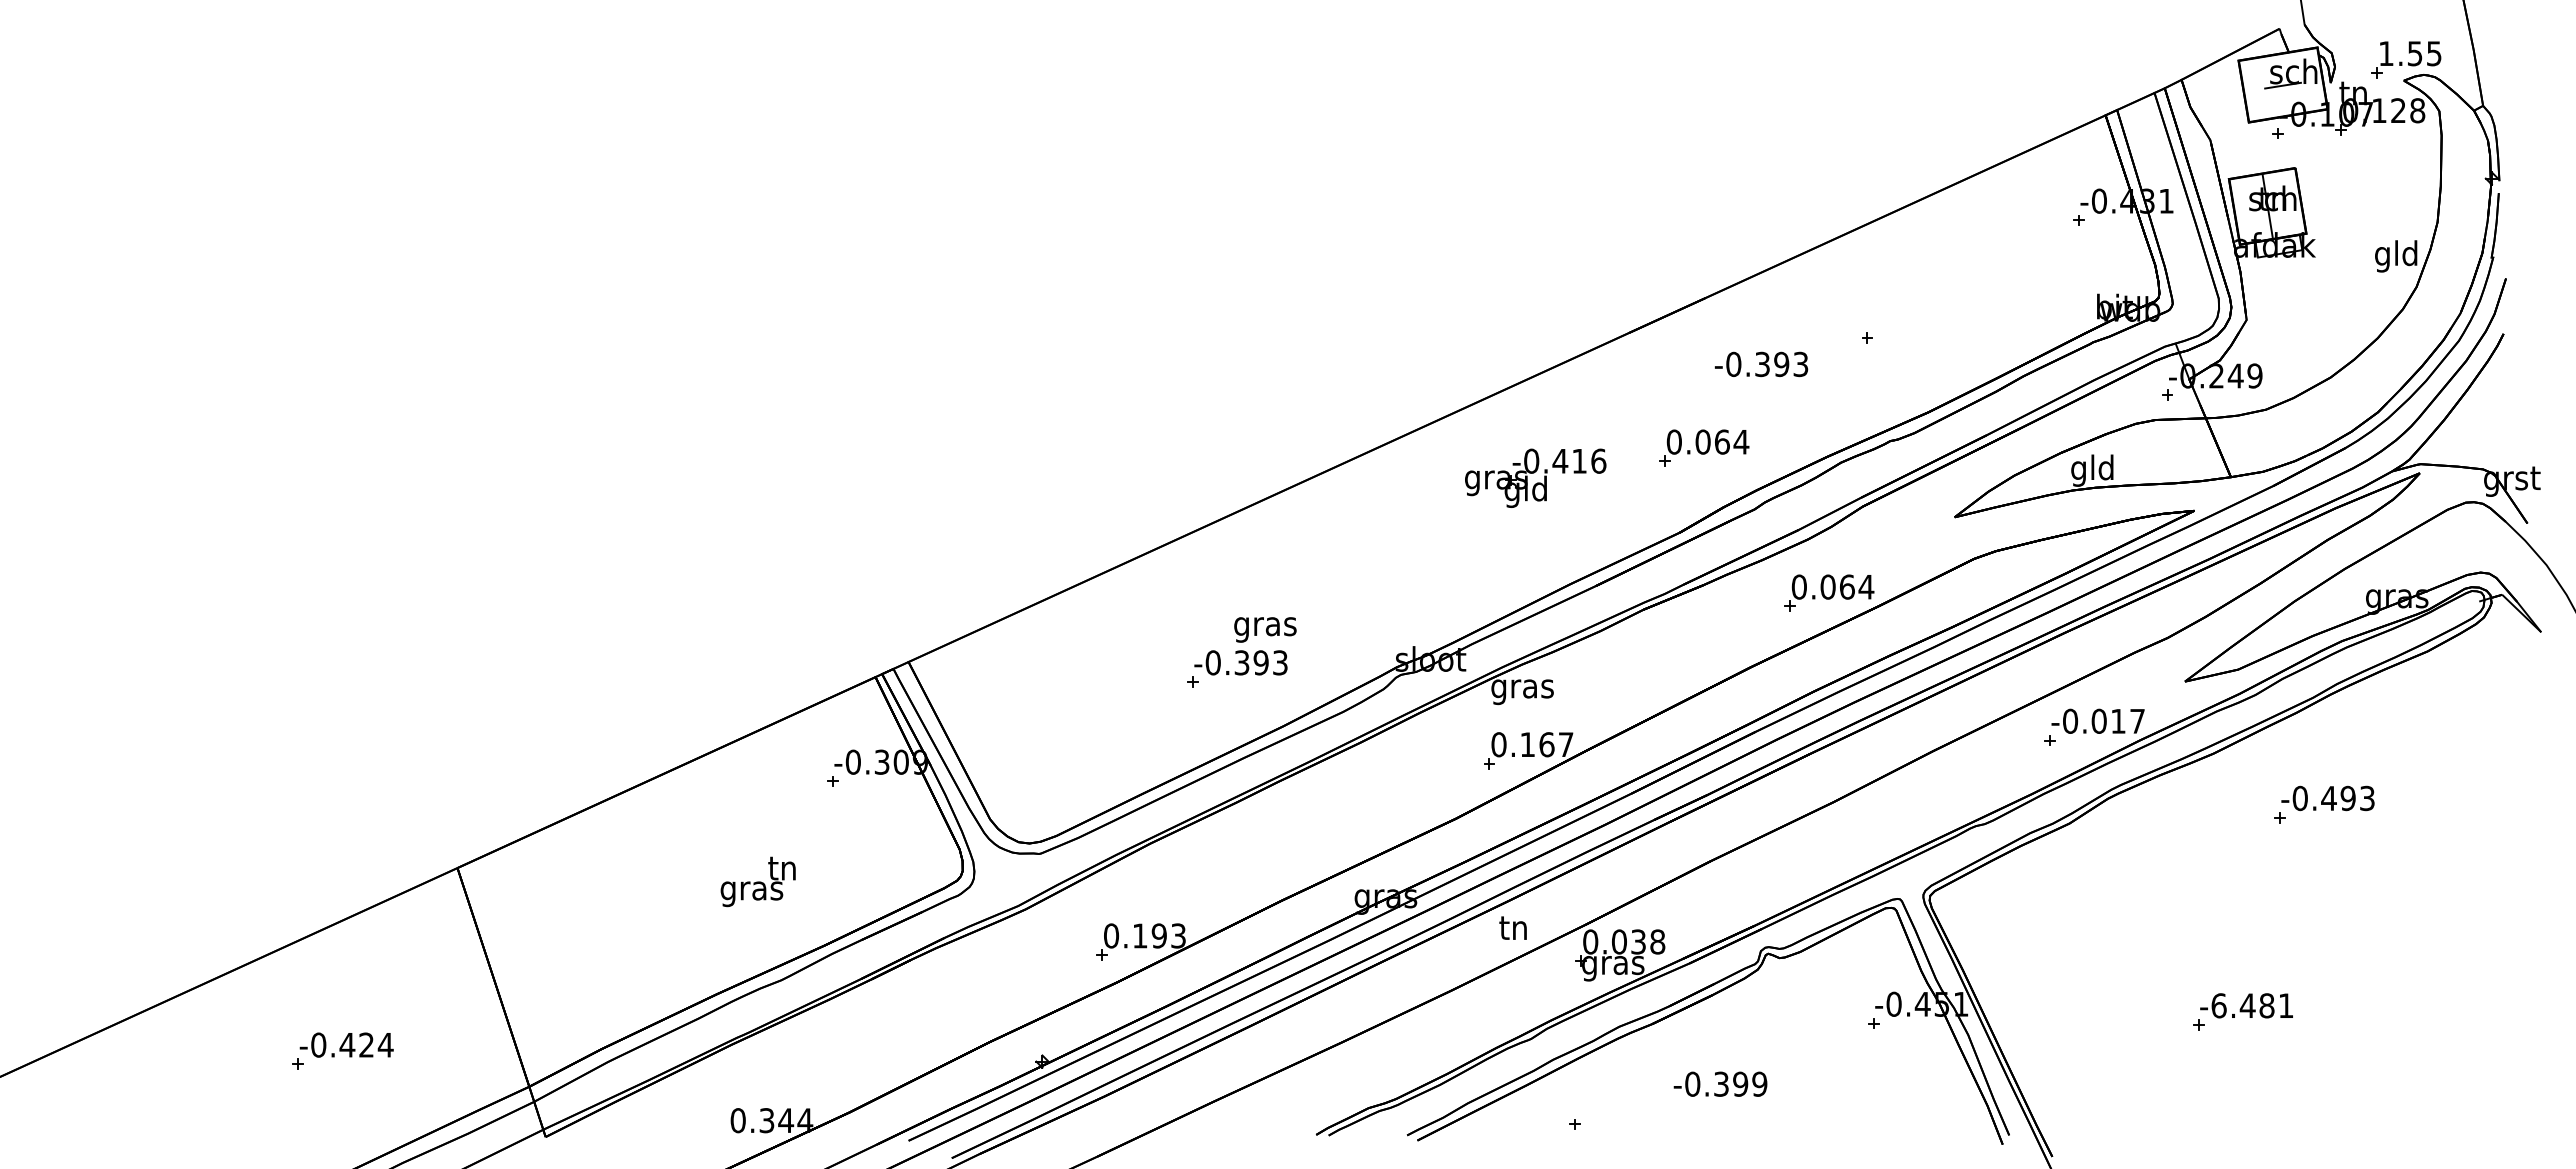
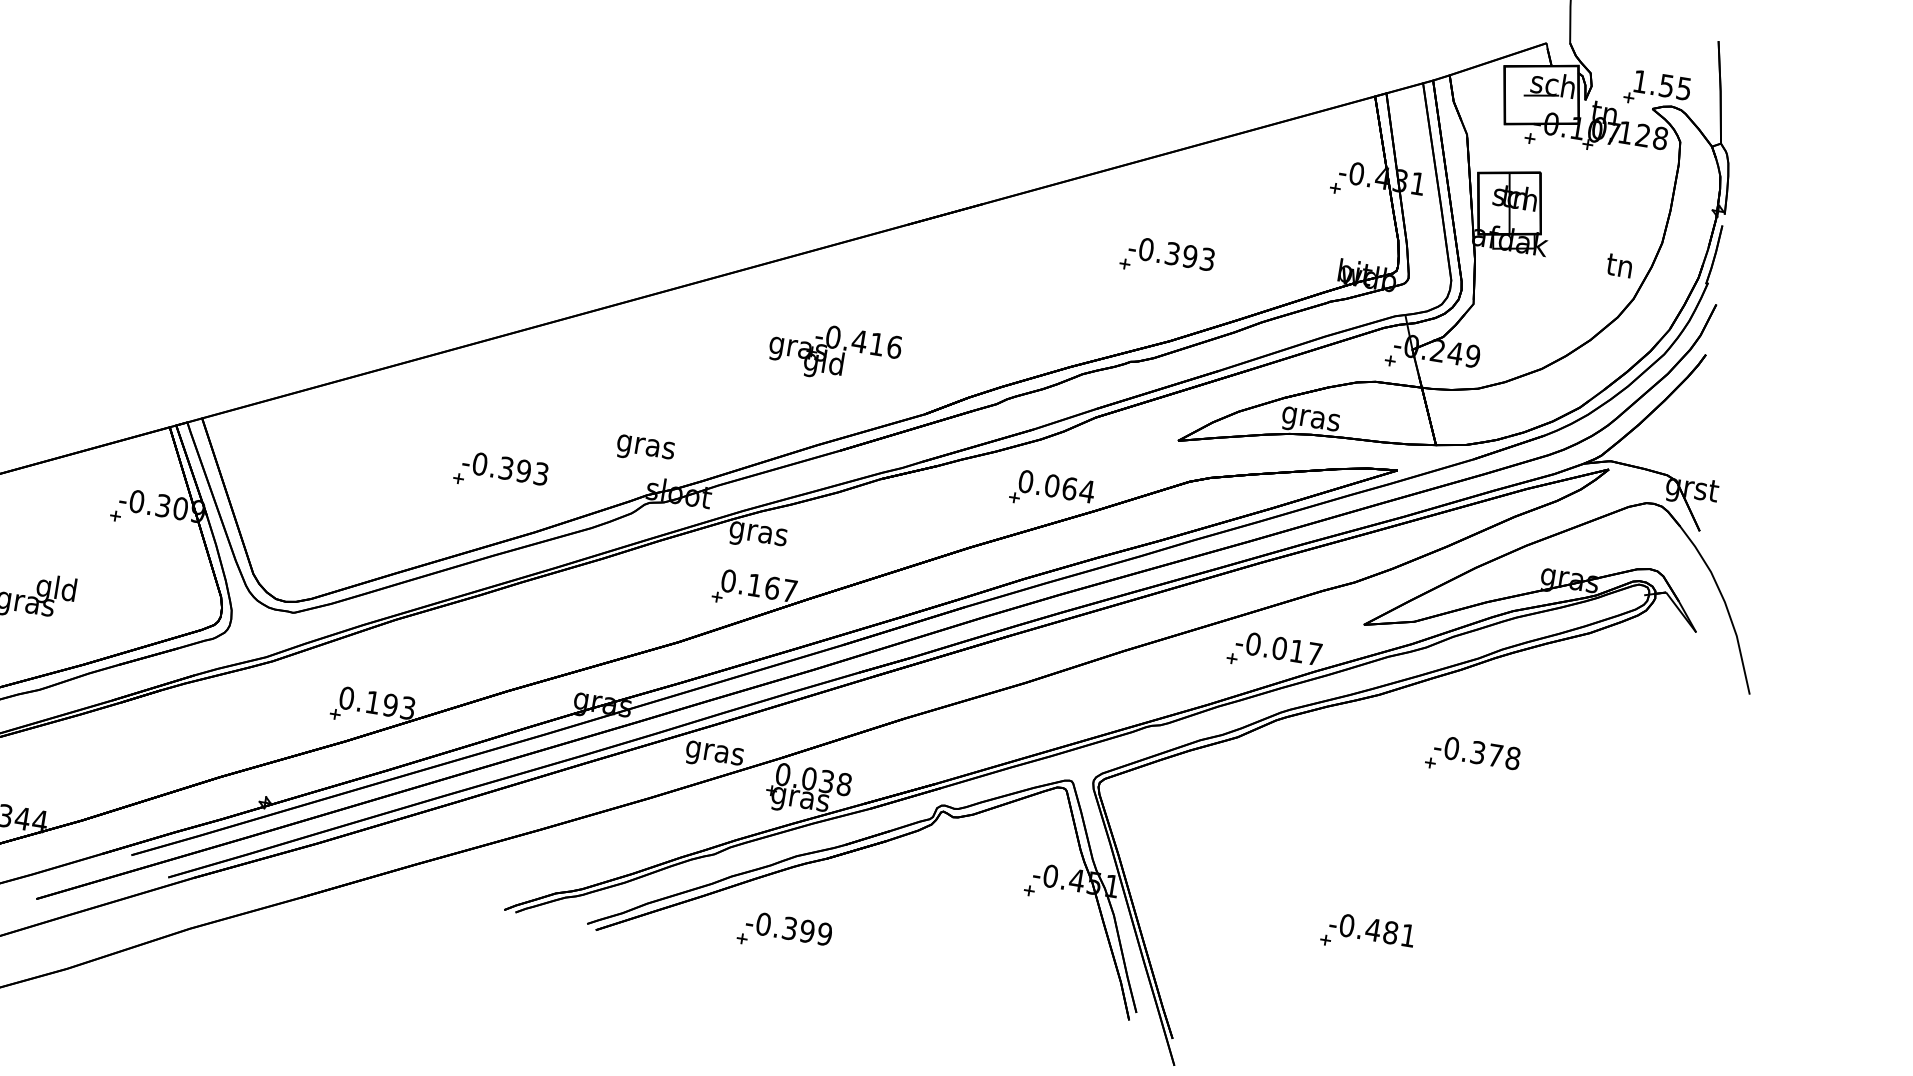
text: (2396, 256) -> (1619, 268), gld -> tn
text: (1761, 364) -> (1171, 253), moved
part: (1704, 447) -> (960, 340), removed
text: (2092, 470) -> (1310, 418), gld -> gras
part: (1535, 477) -> (834, 352), moved
text: (1265, 629) -> (645, 449), moved
text: (2347, 798) -> (1494, 755), -0.493 -> -0.378
text: (782, 870) -> (56, 589), tn -> gld
text: (1513, 931) -> (714, 753), tn -> gras
text: (2218, 1005) -> (1346, 925), -6.481 -> -0.481
text: (1720, 1083) -> (789, 927), moved

